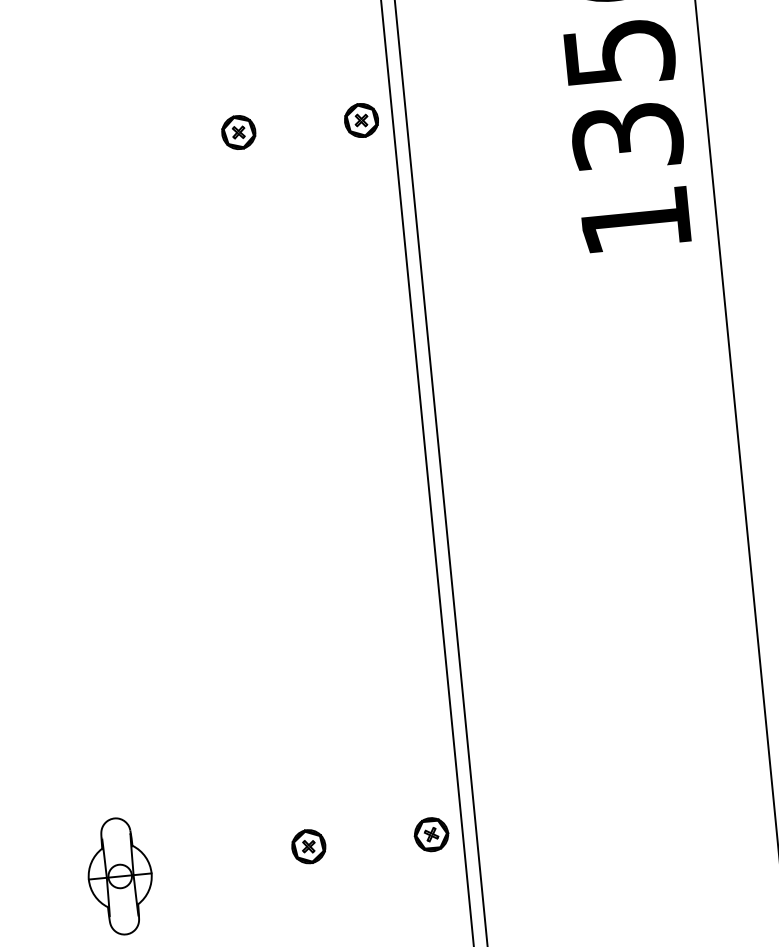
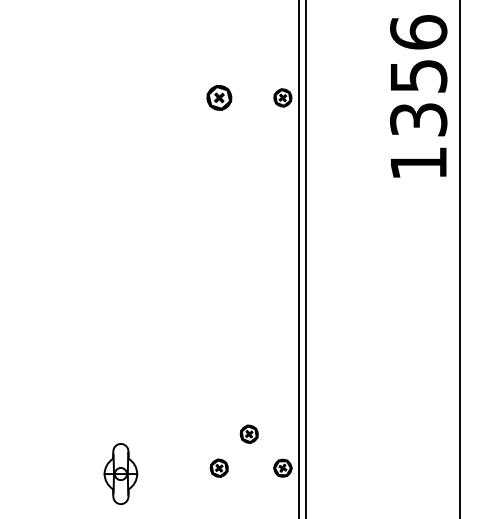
part: (237, 131) -> (218, 97), size x1.4
part: (358, 774) -> (248, 433), added

